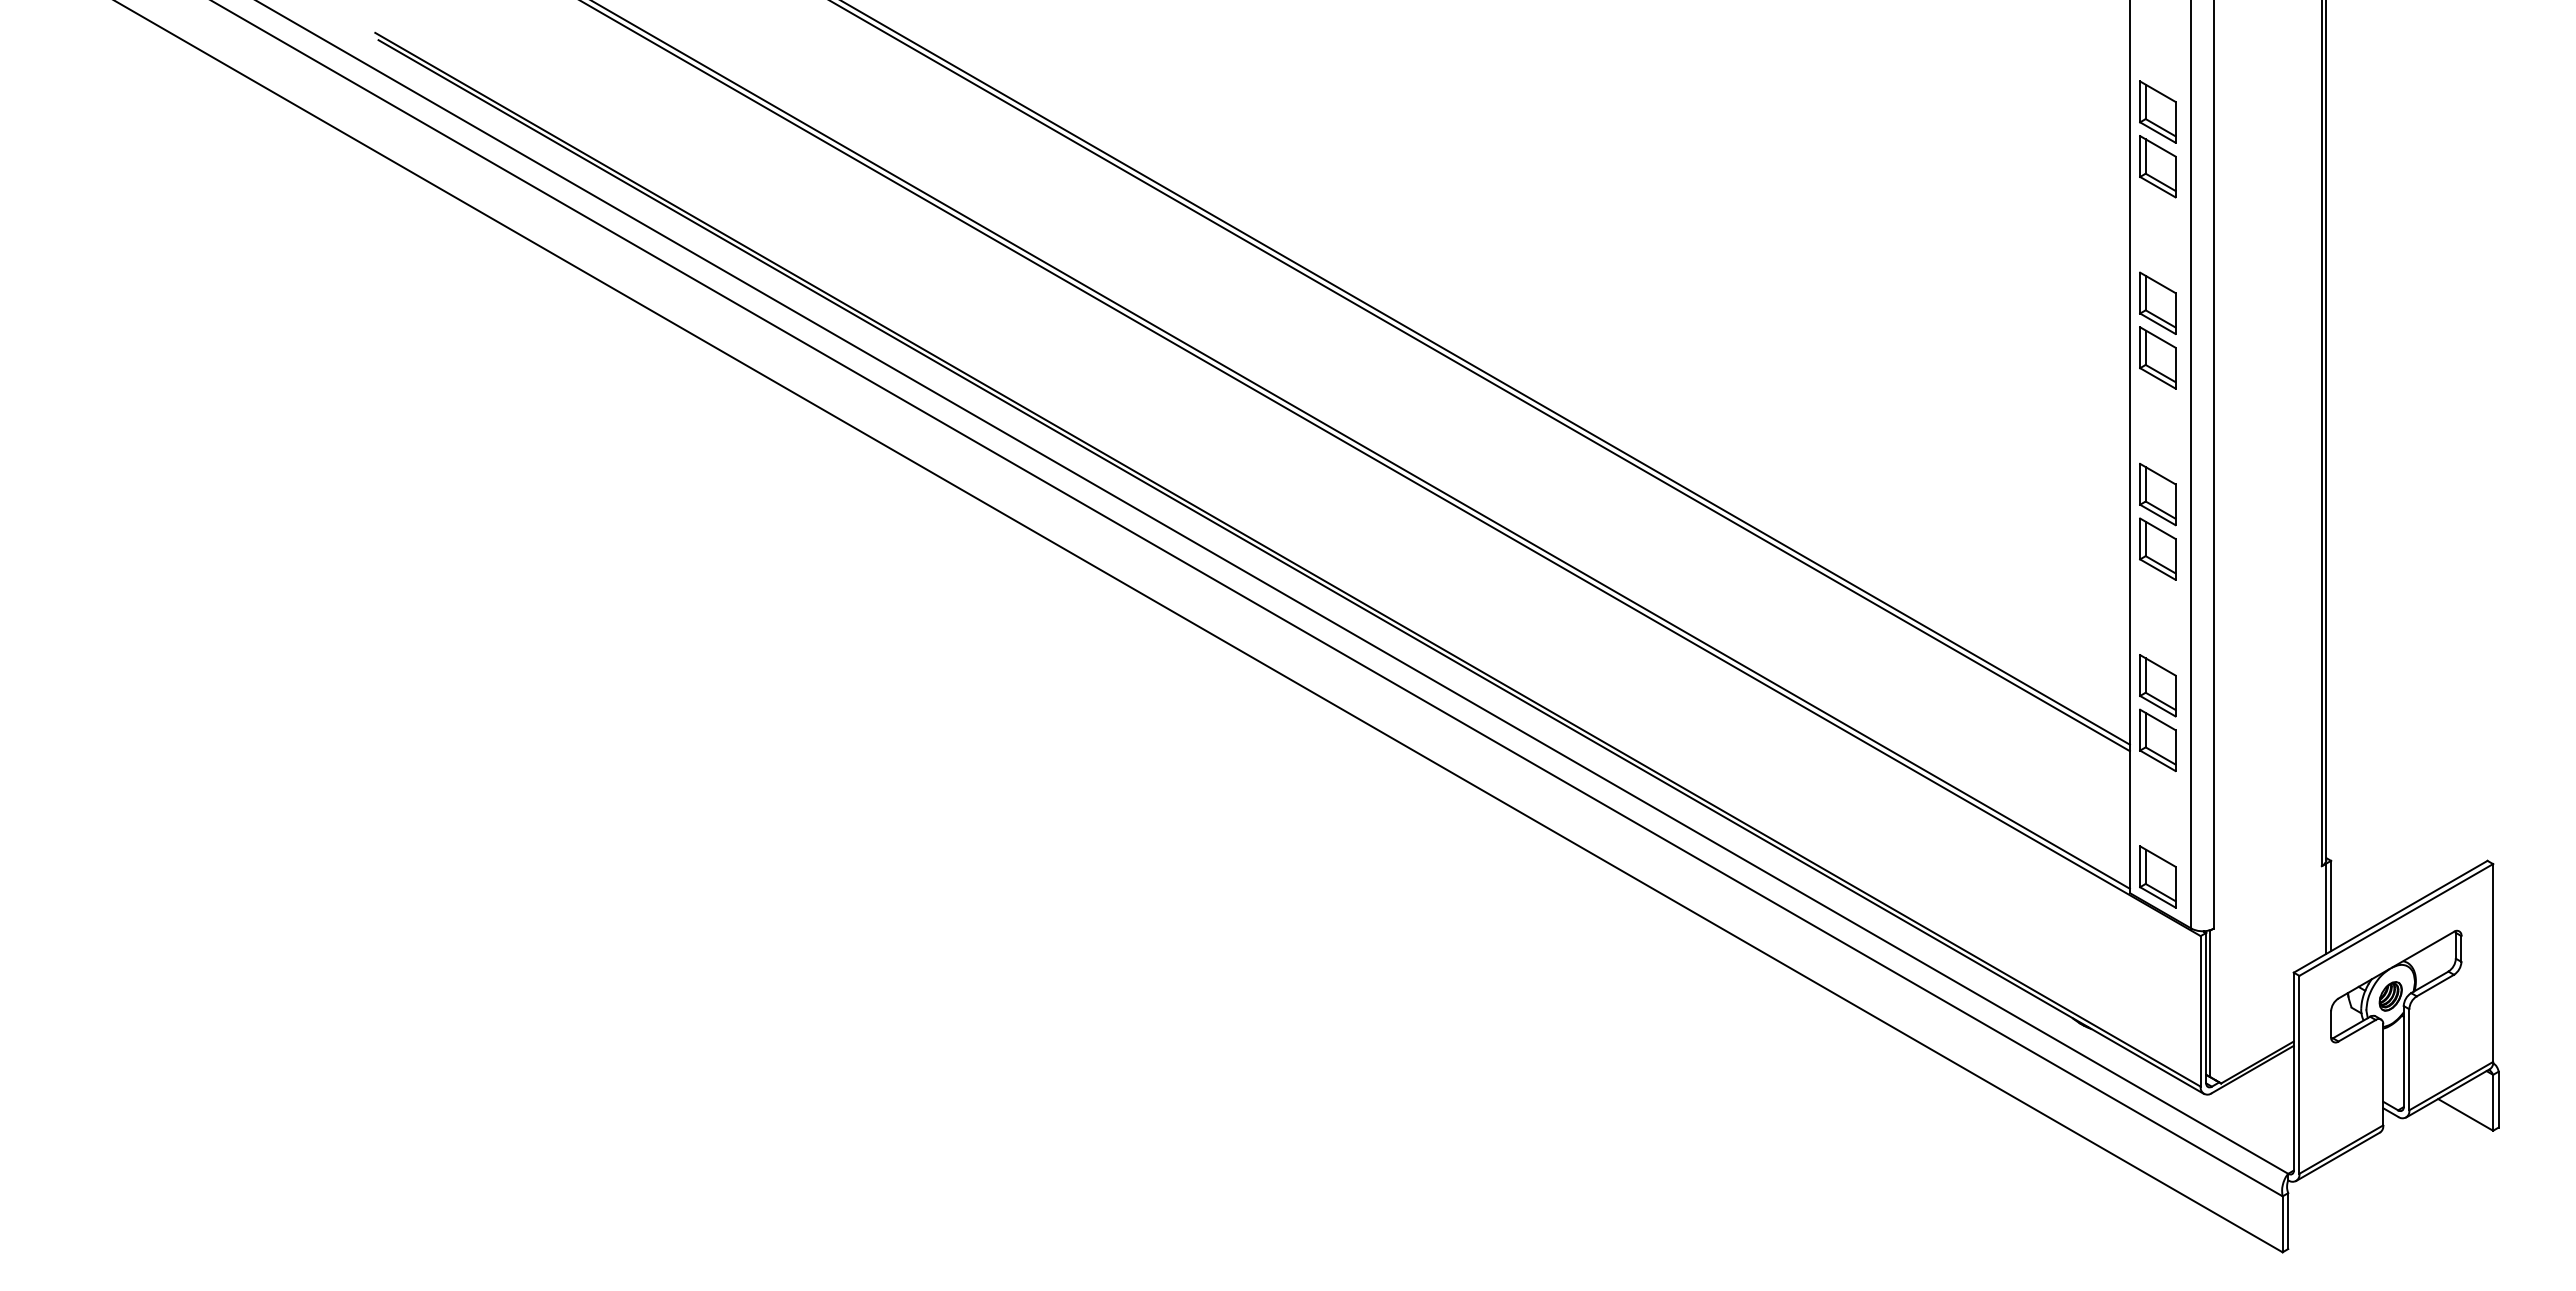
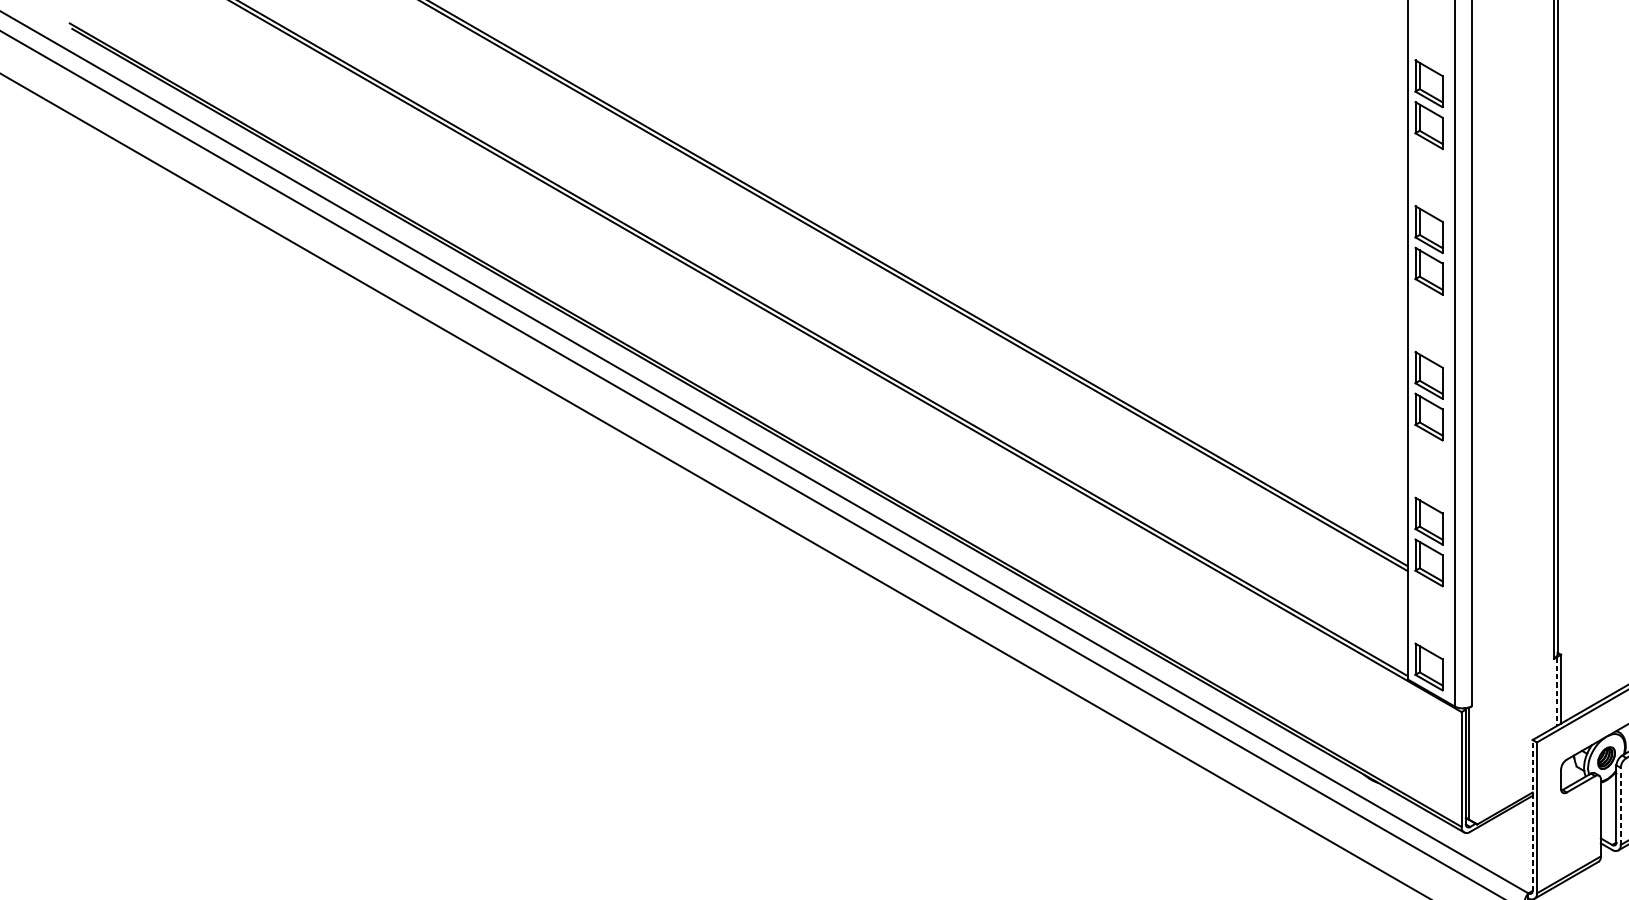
line: (2325, 909) -> (1556, 691), solid -> dashed
line: (2409, 1059) -> (1620, 806), solid -> dashed
line: (2293, 1071) -> (1532, 815), solid -> dashed

